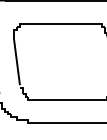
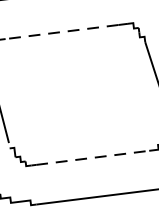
line: (59, 23) -> (62, 31), solid -> dashed
line: (68, 99) -> (93, 157), solid -> dashed

